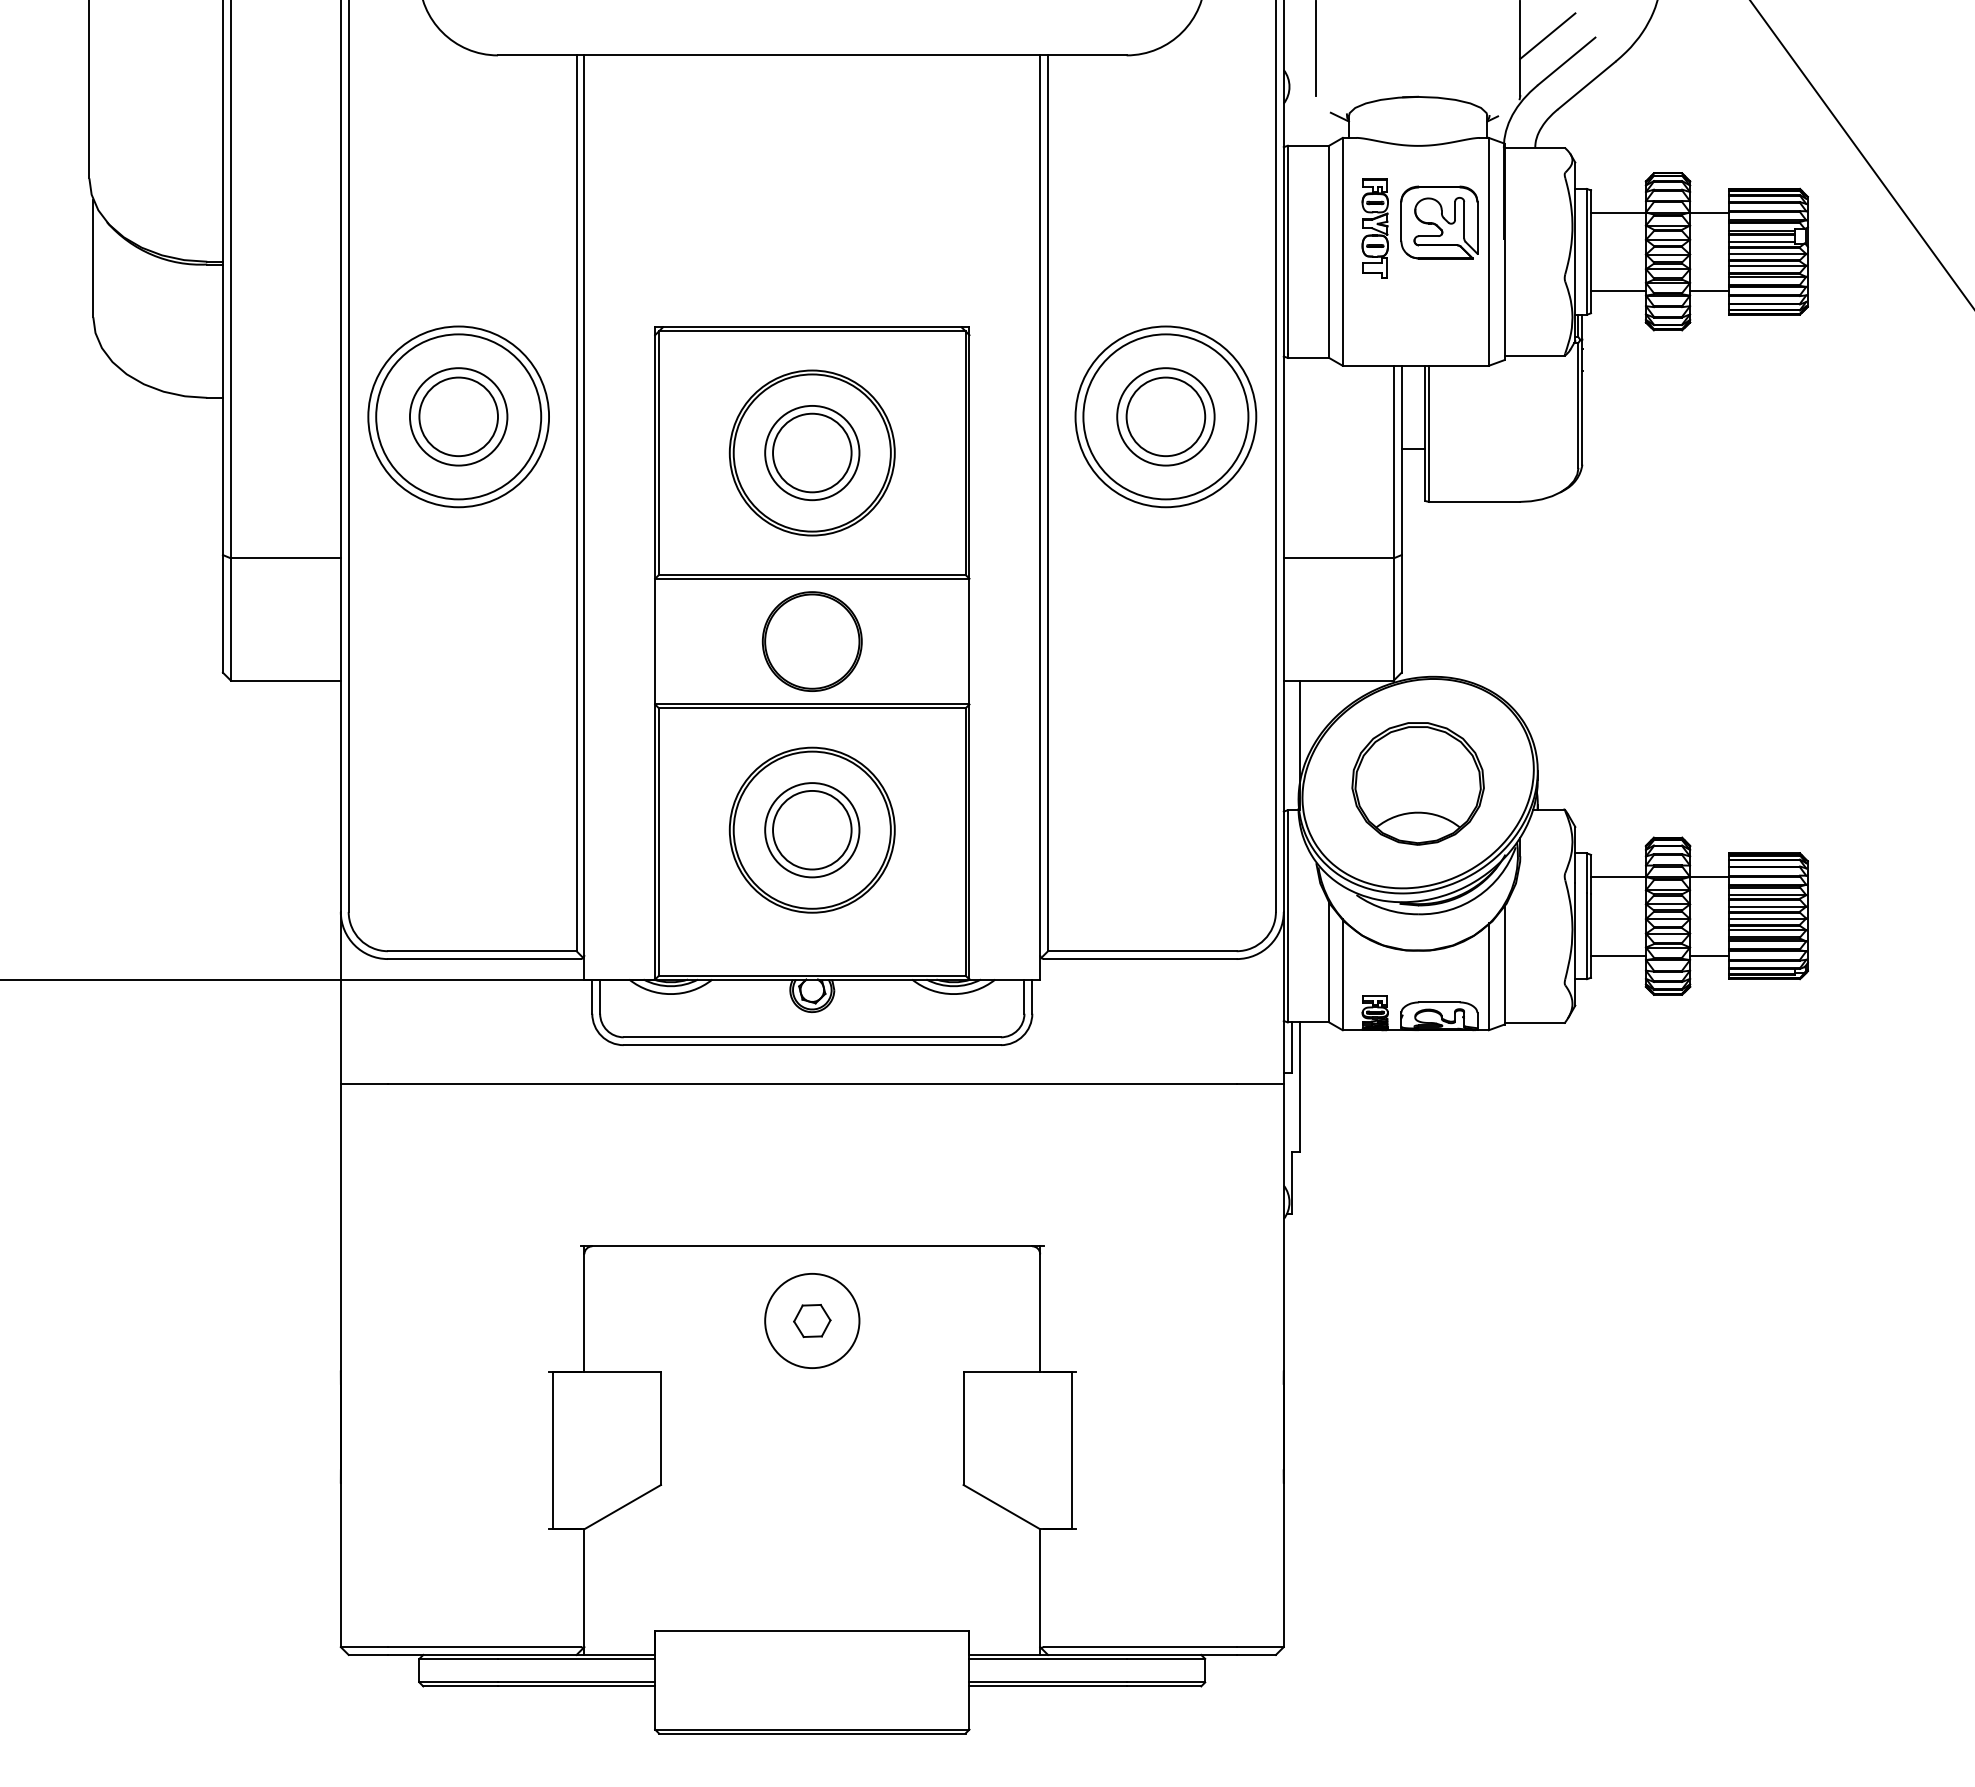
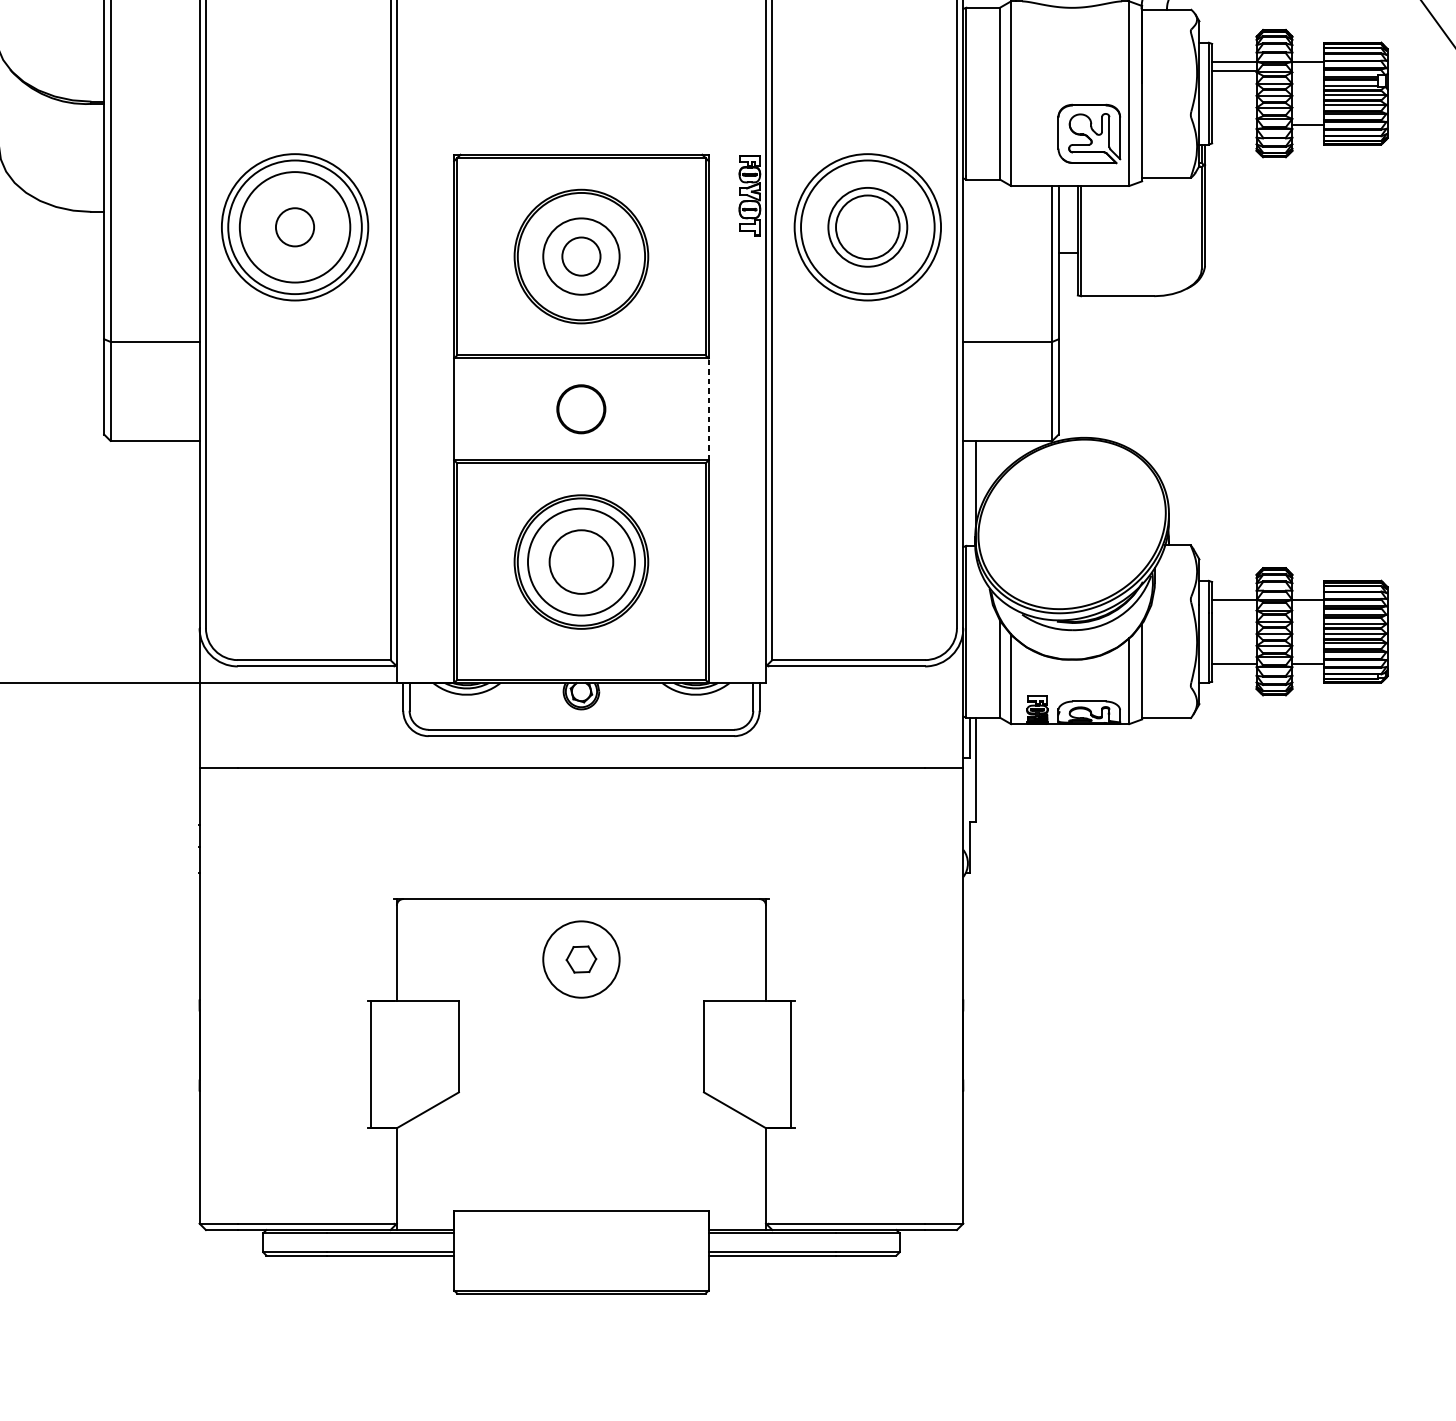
part: (1439, 222) -> (1089, 133), moved
part: (1374, 228) -> (749, 195), moved
line: (1618, 291) -> (1234, 71), moved
circle: (458, 416) -> (294, 227), size x0.6
circle: (458, 416) -> (294, 227), size x1.4
circle: (812, 452) -> (581, 256), size x0.6
part: (811, 641) -> (580, 409), size x0.6
line: (969, 641) -> (708, 409), solid -> dashed
part: (1417, 783) -> (1071, 524), removed
circle: (812, 830) -> (581, 562), size x1.4

